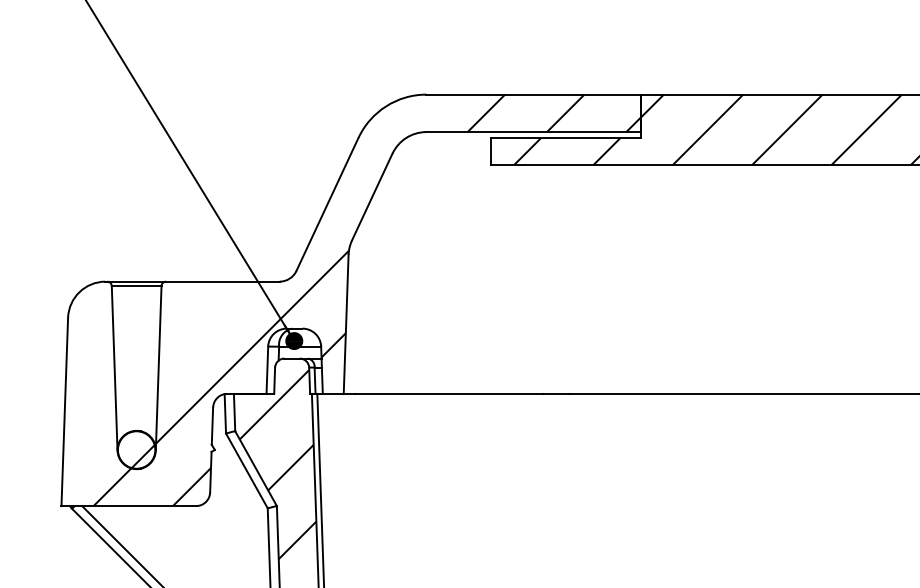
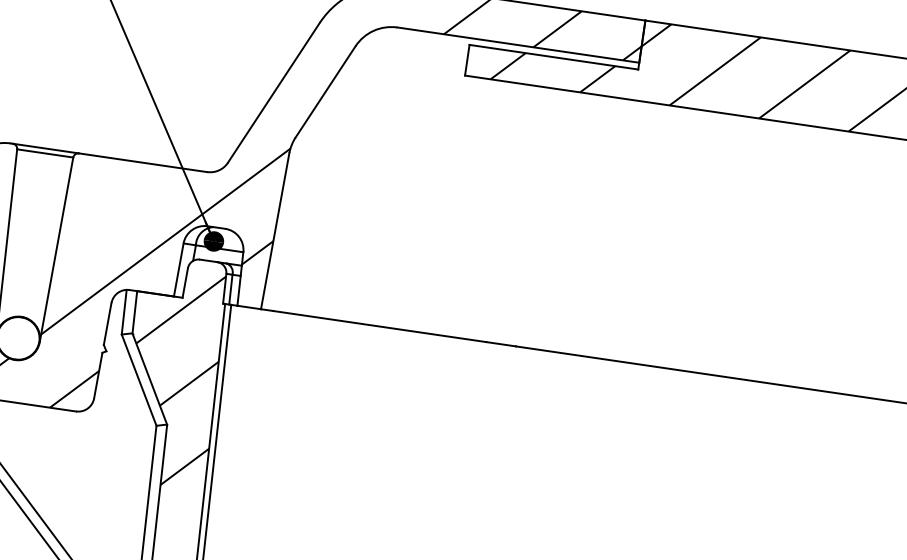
hatch: (142, 456) -> (23, 346), removed

